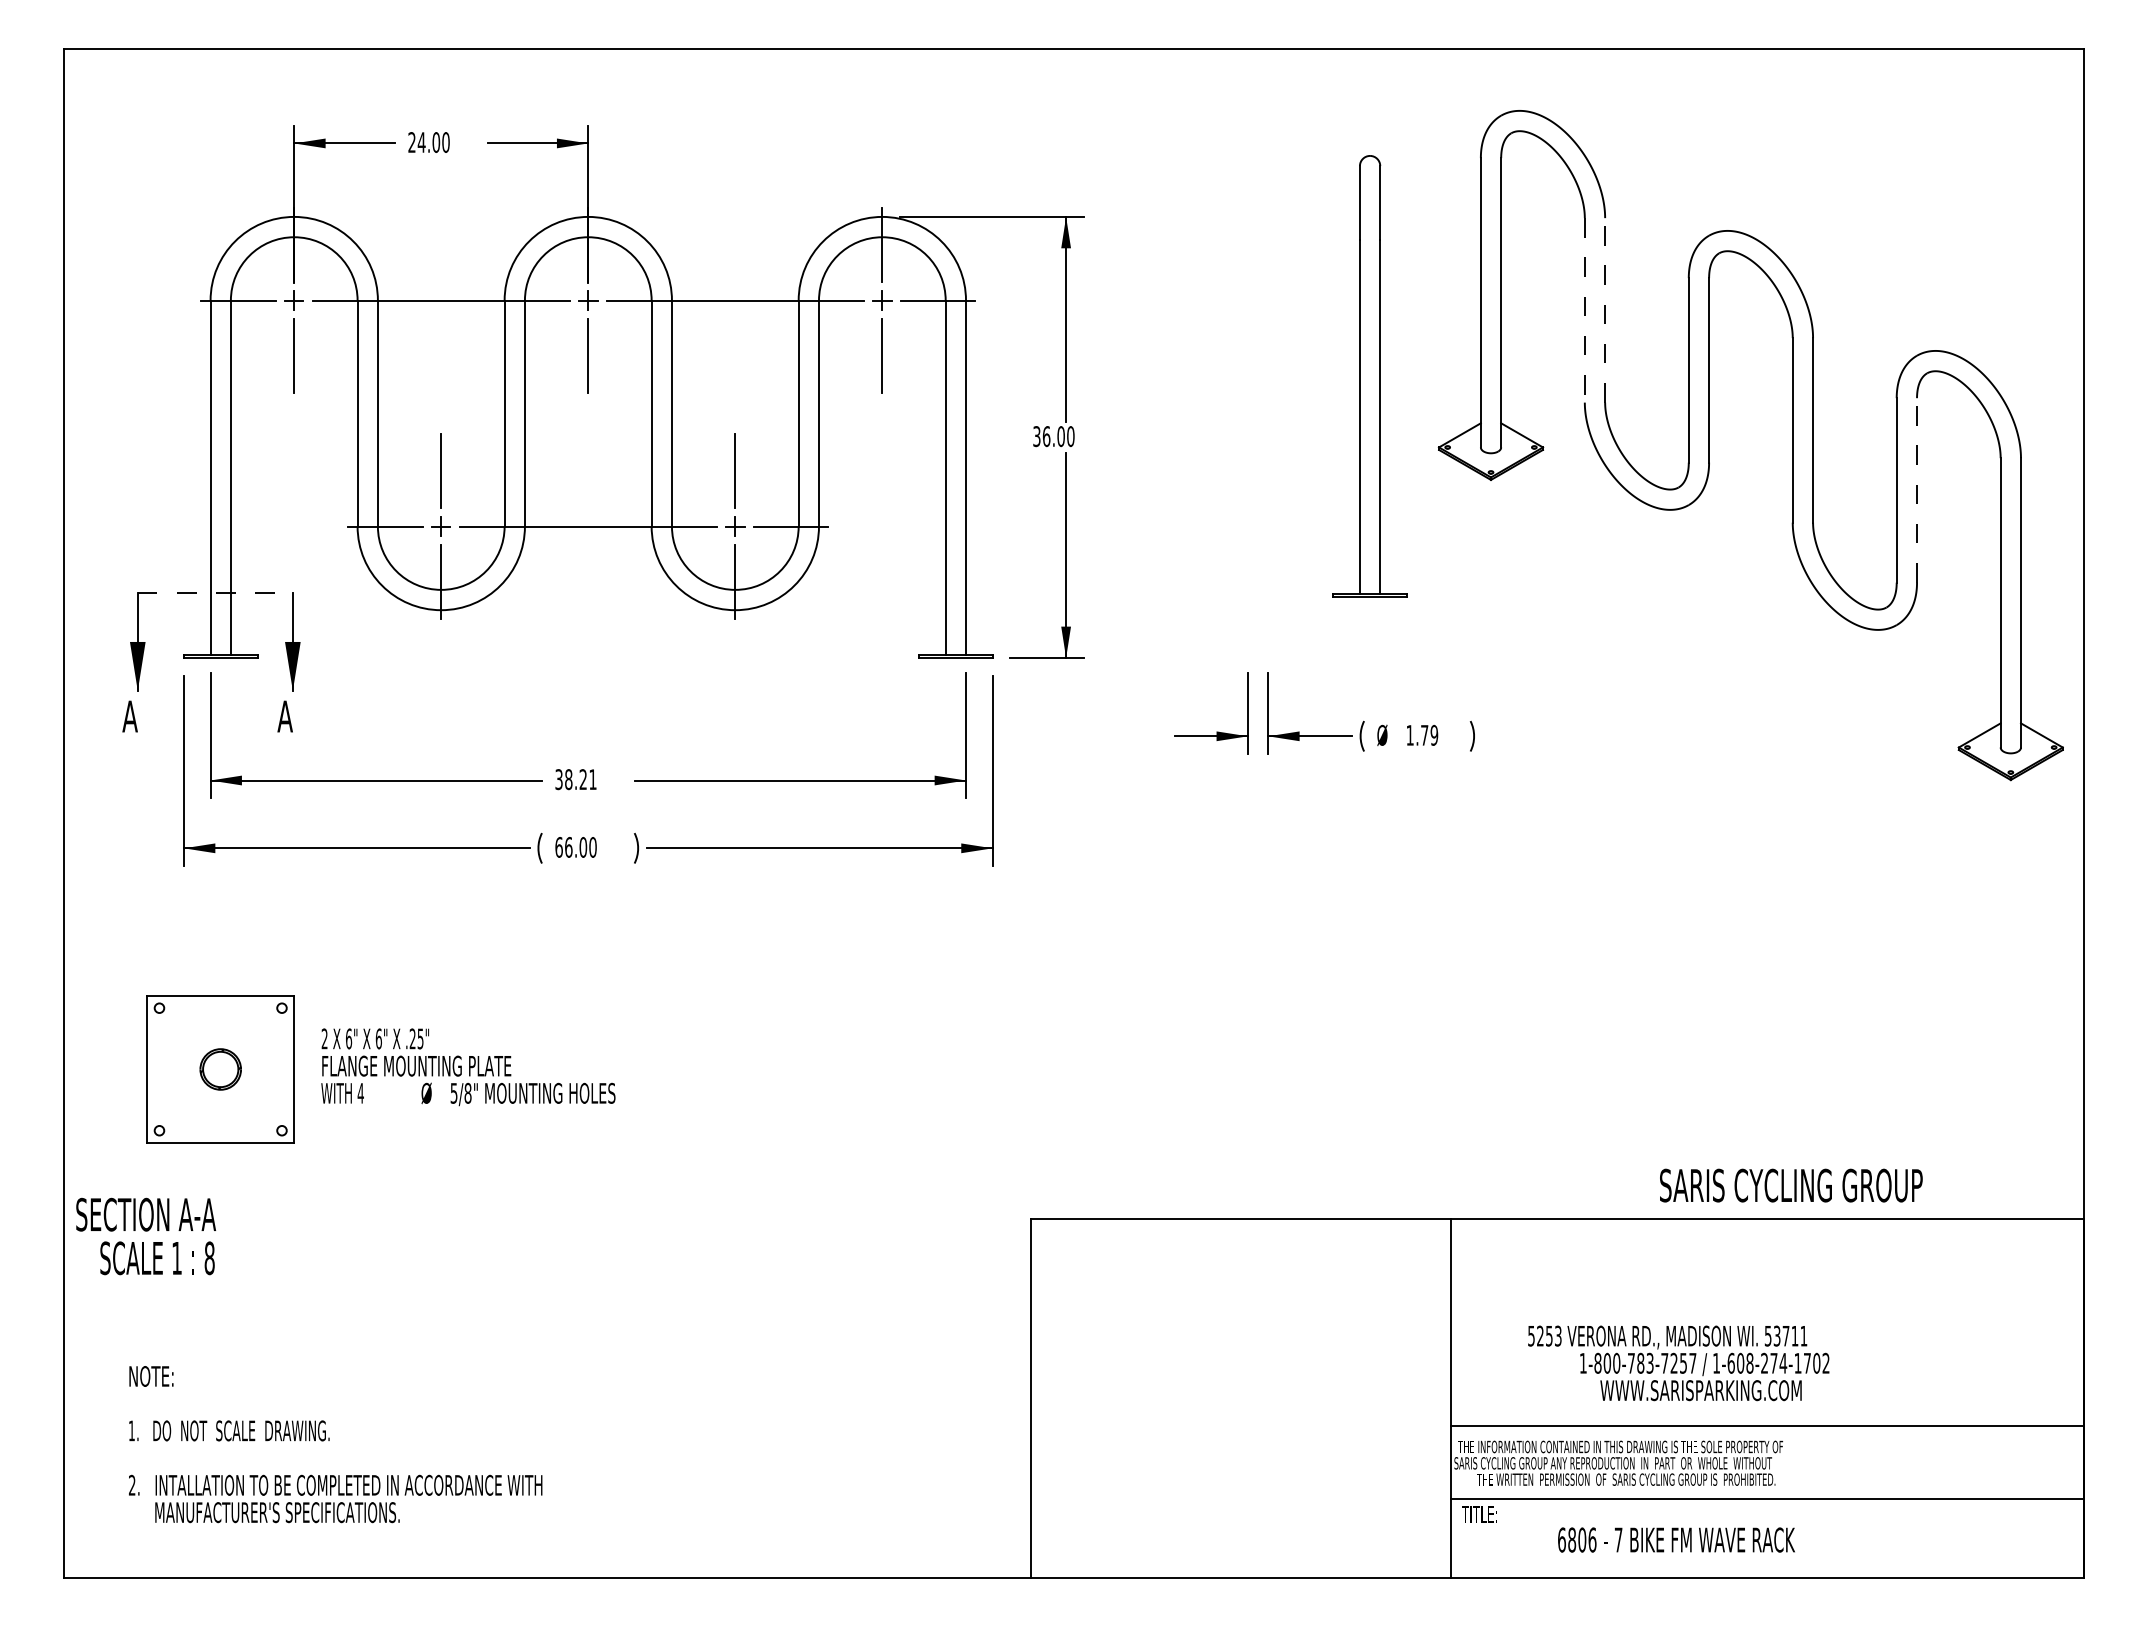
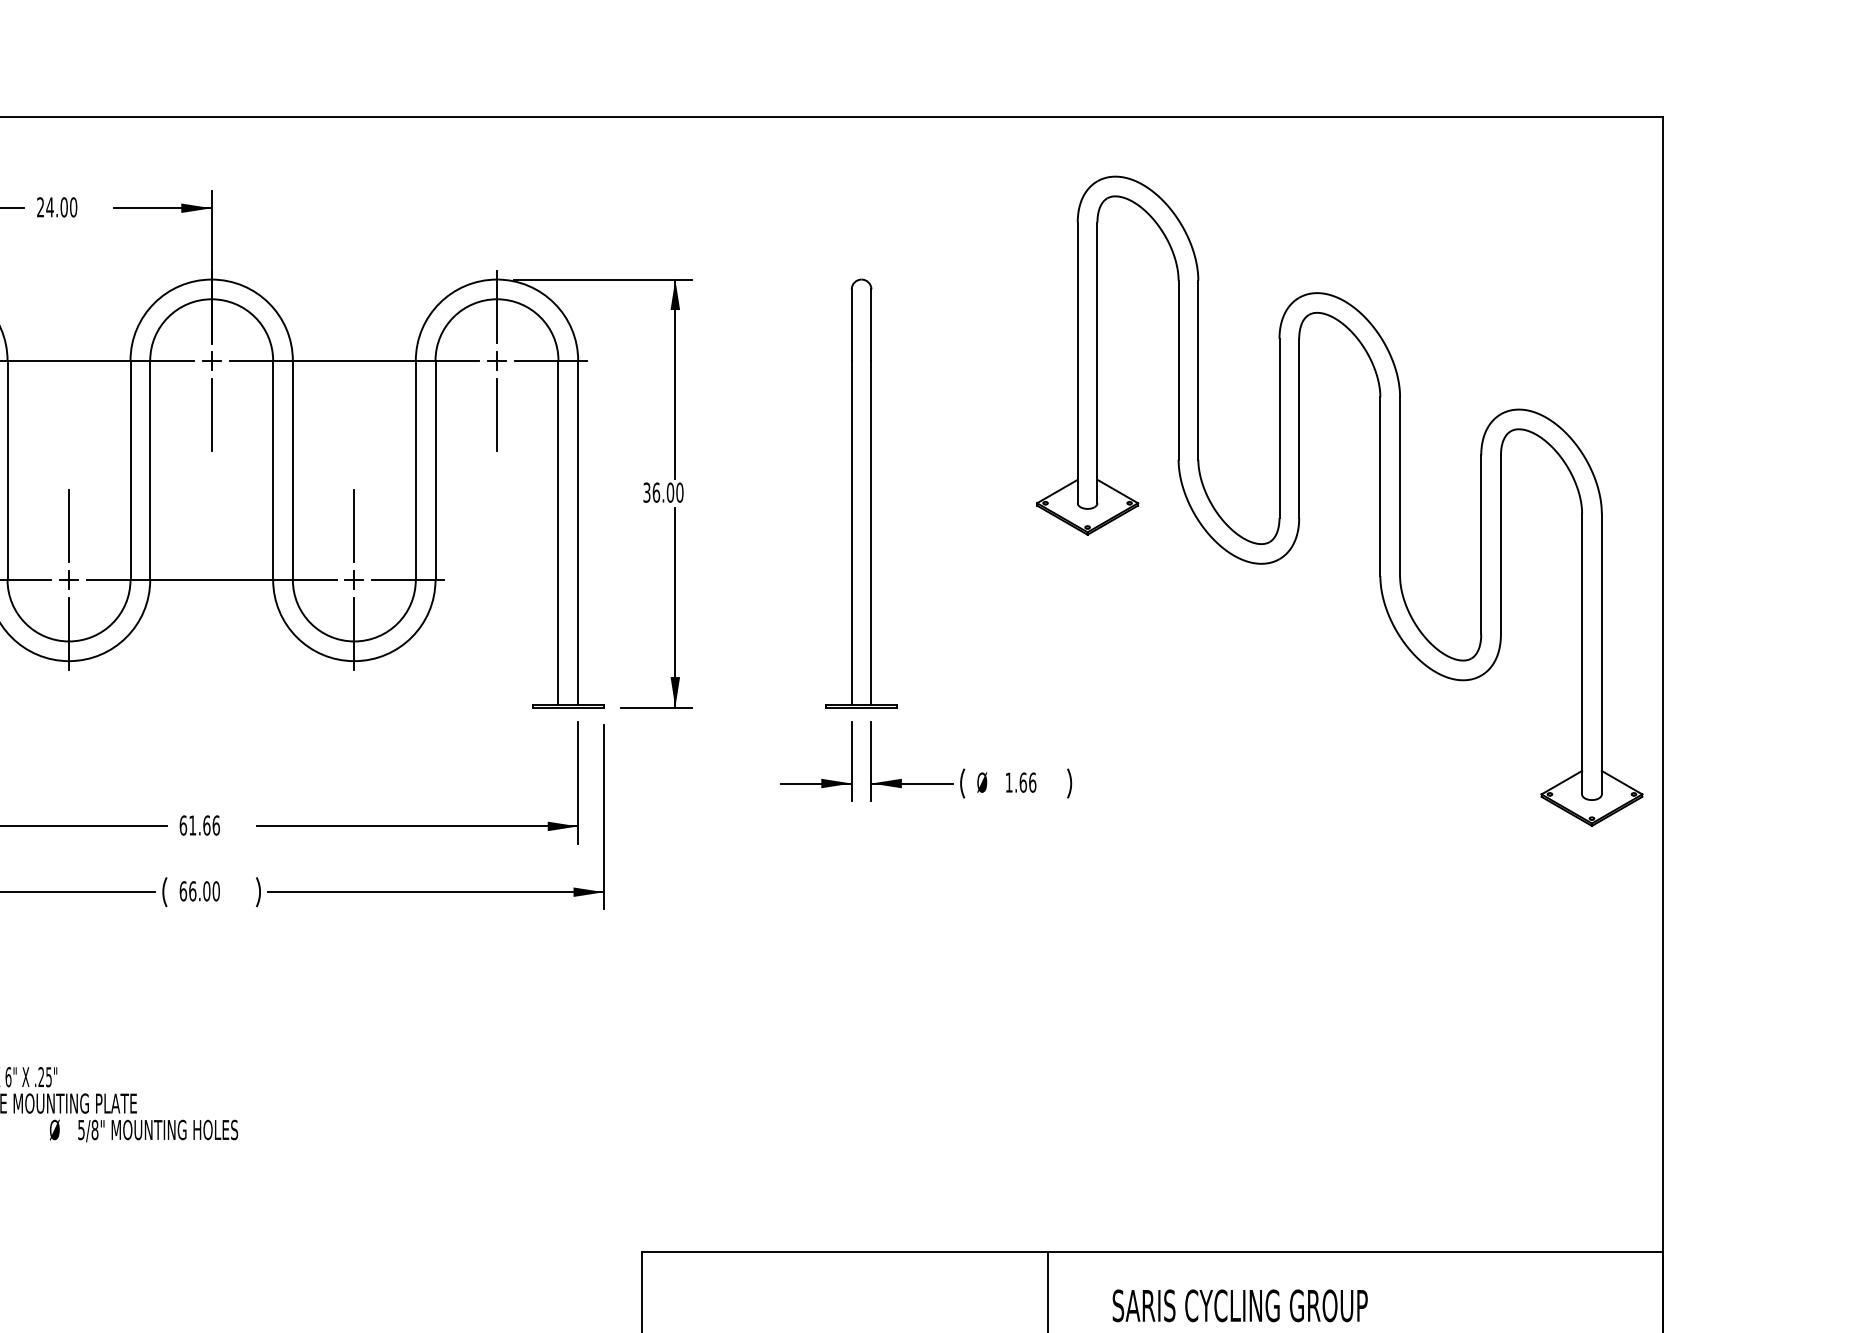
line: (1605, 309) -> (1198, 369), dashed -> solid
line: (1584, 310) -> (1178, 370), dashed -> solid
part: (1369, 376) -> (861, 493), moved
line: (1917, 489) -> (1501, 544), dashed -> solid
text: (1429, 734) -> (1027, 781), 1.79 -> 1.66
text: (575, 779) -> (199, 825), 38.21 -> 61.66
text: (1791, 1185) -> (1240, 1305), moved

